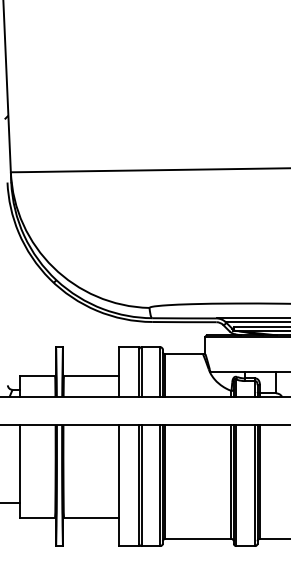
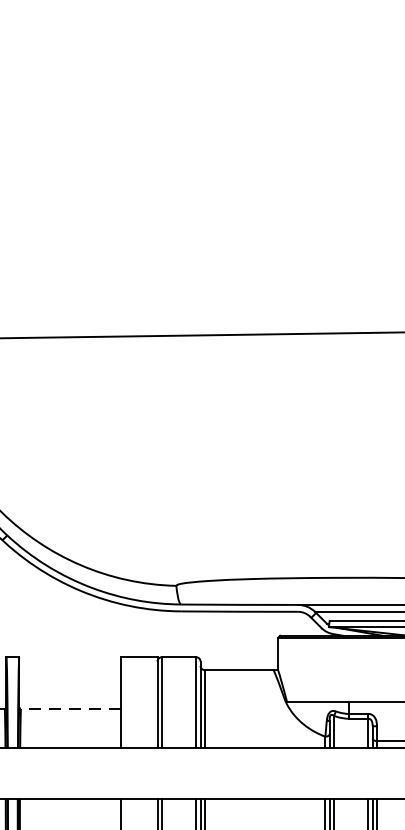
line: (91, 375) -> (70, 708), solid -> dashed

